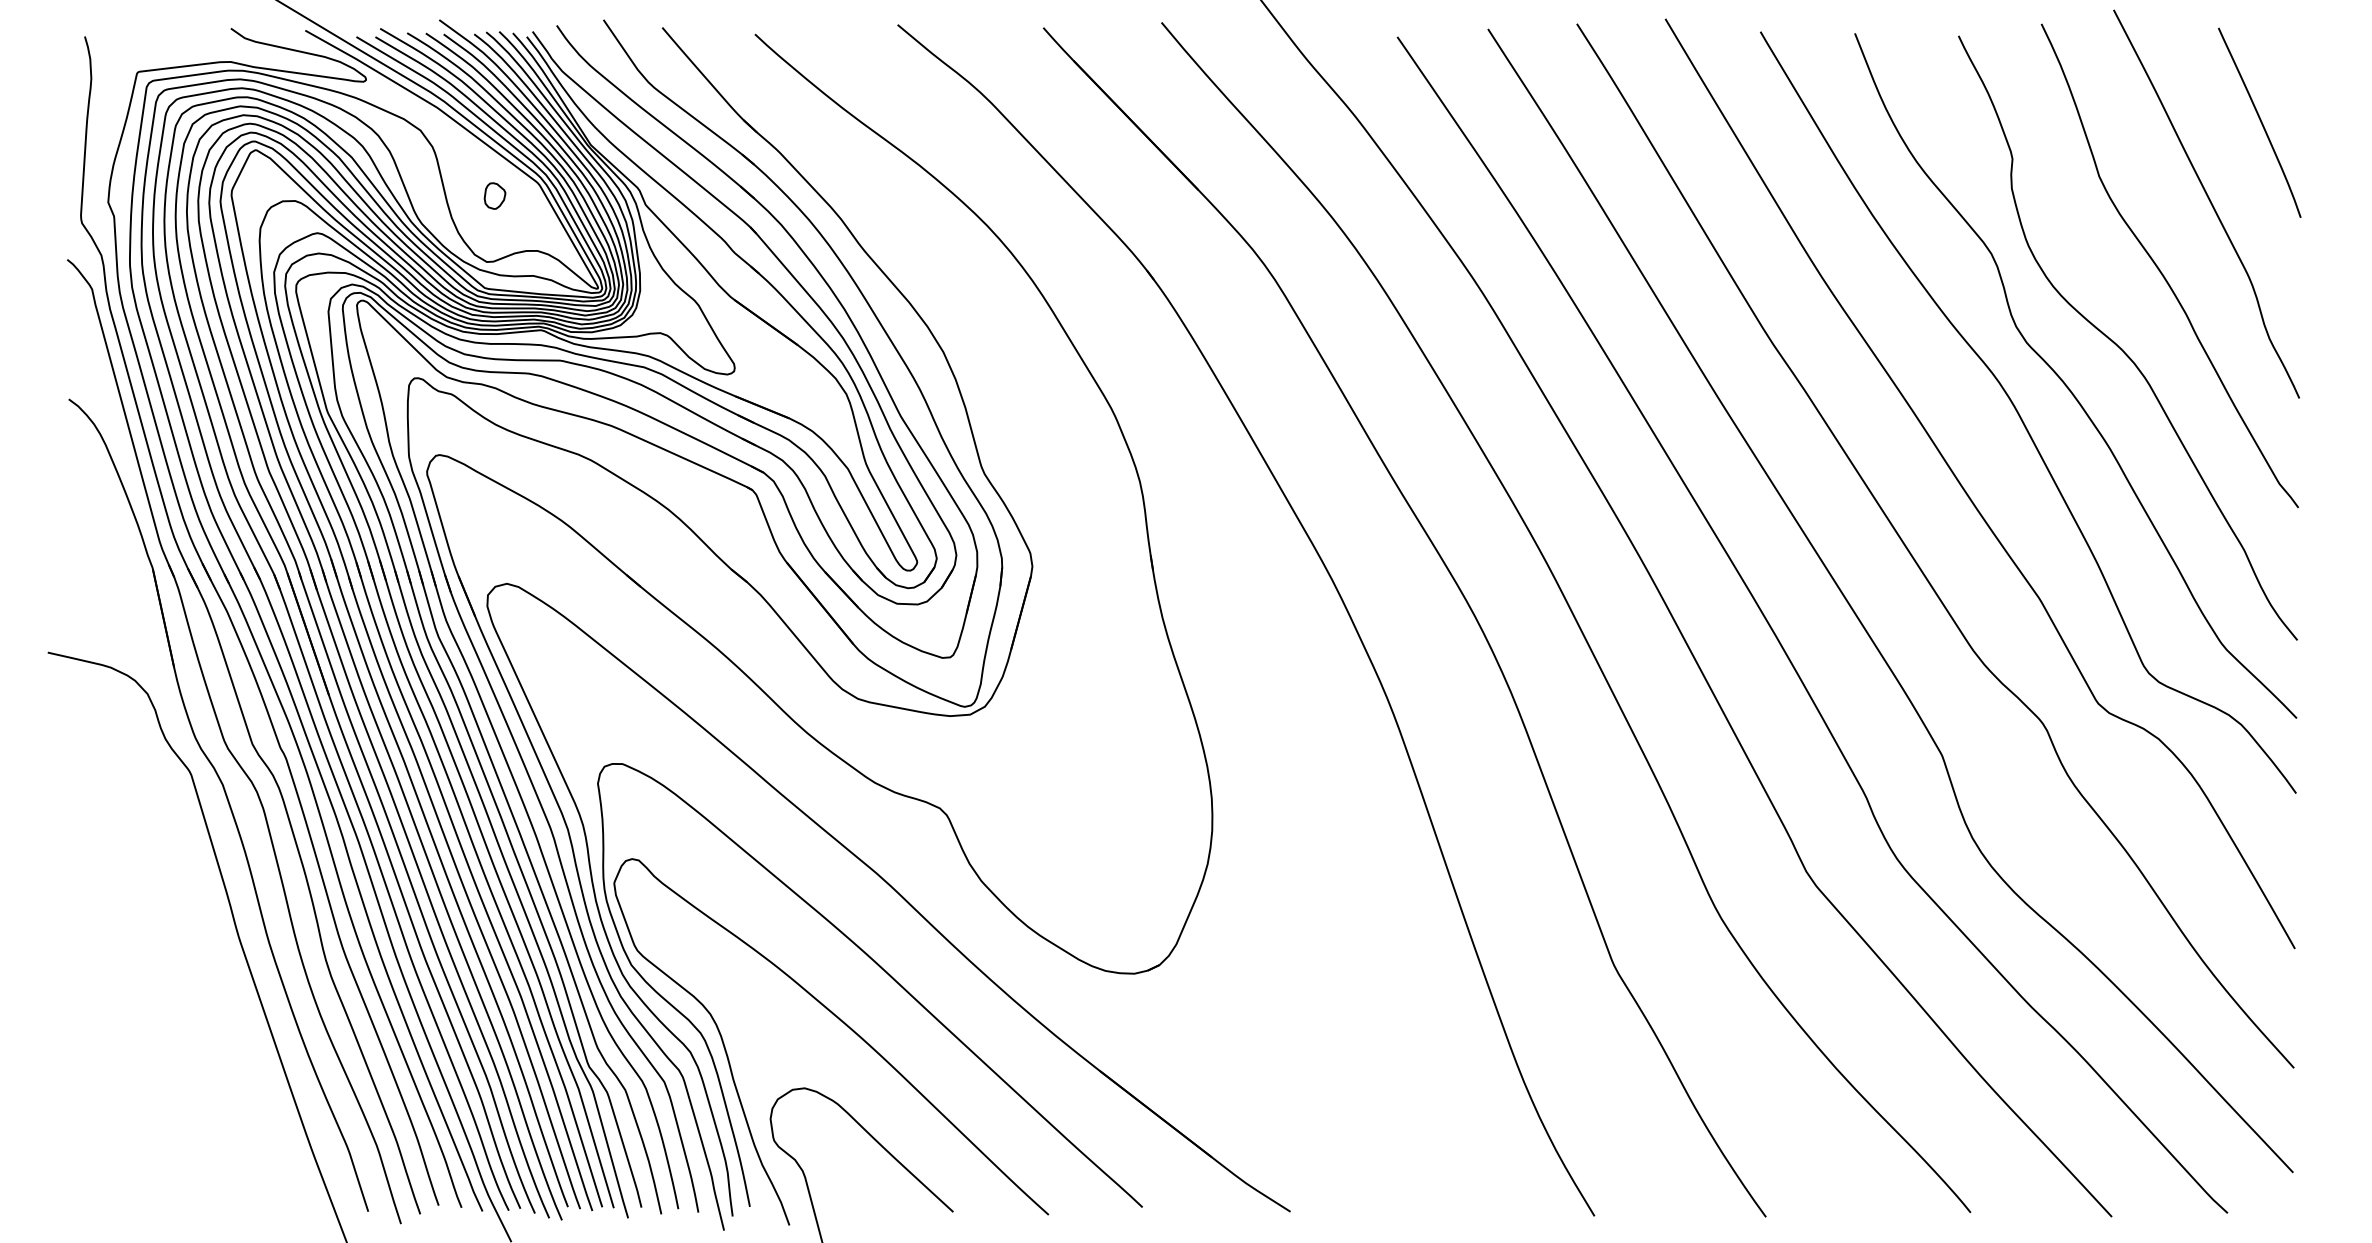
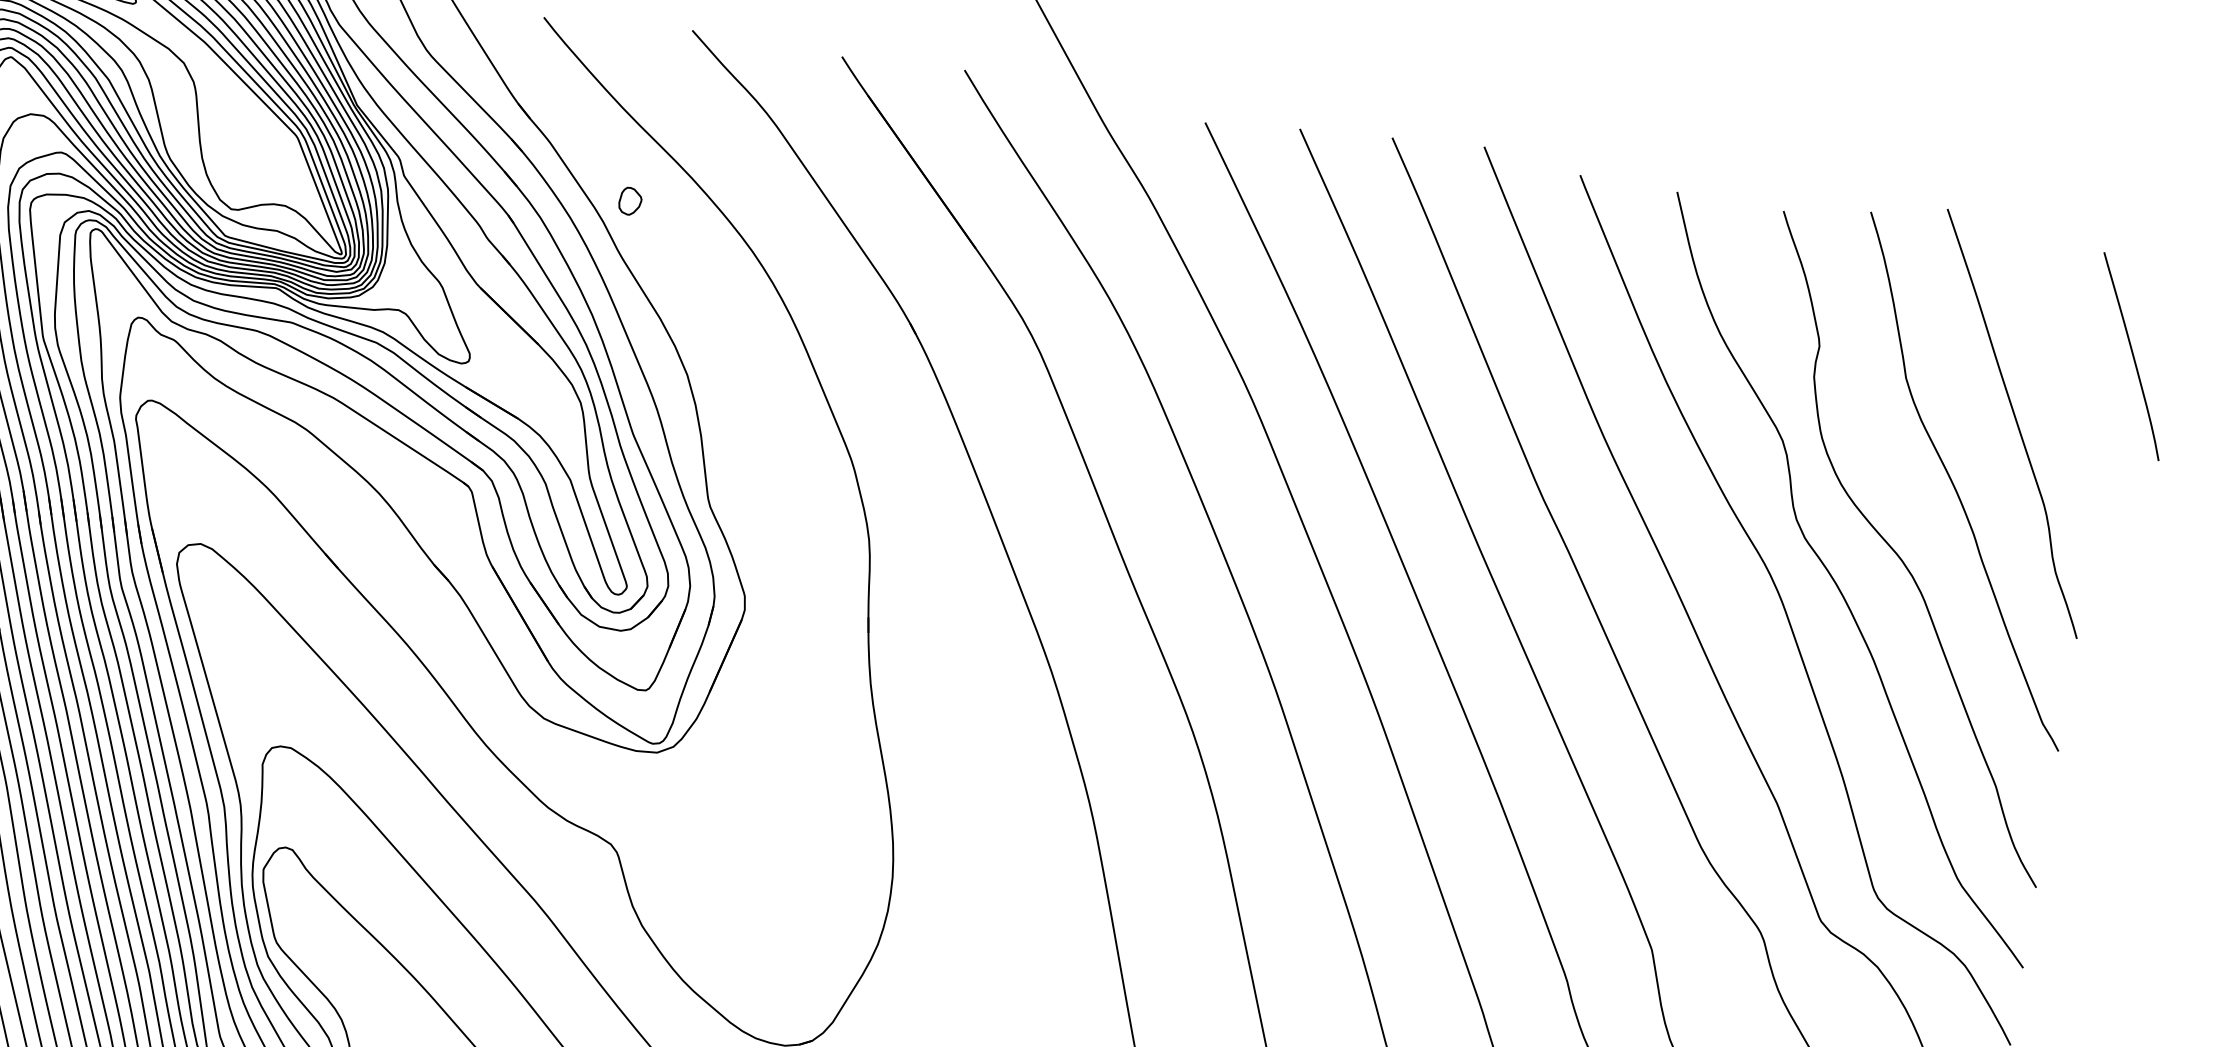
curve: (2260, 122) -> (2132, 356), moved
part: (494, 195) -> (629, 200), moved

